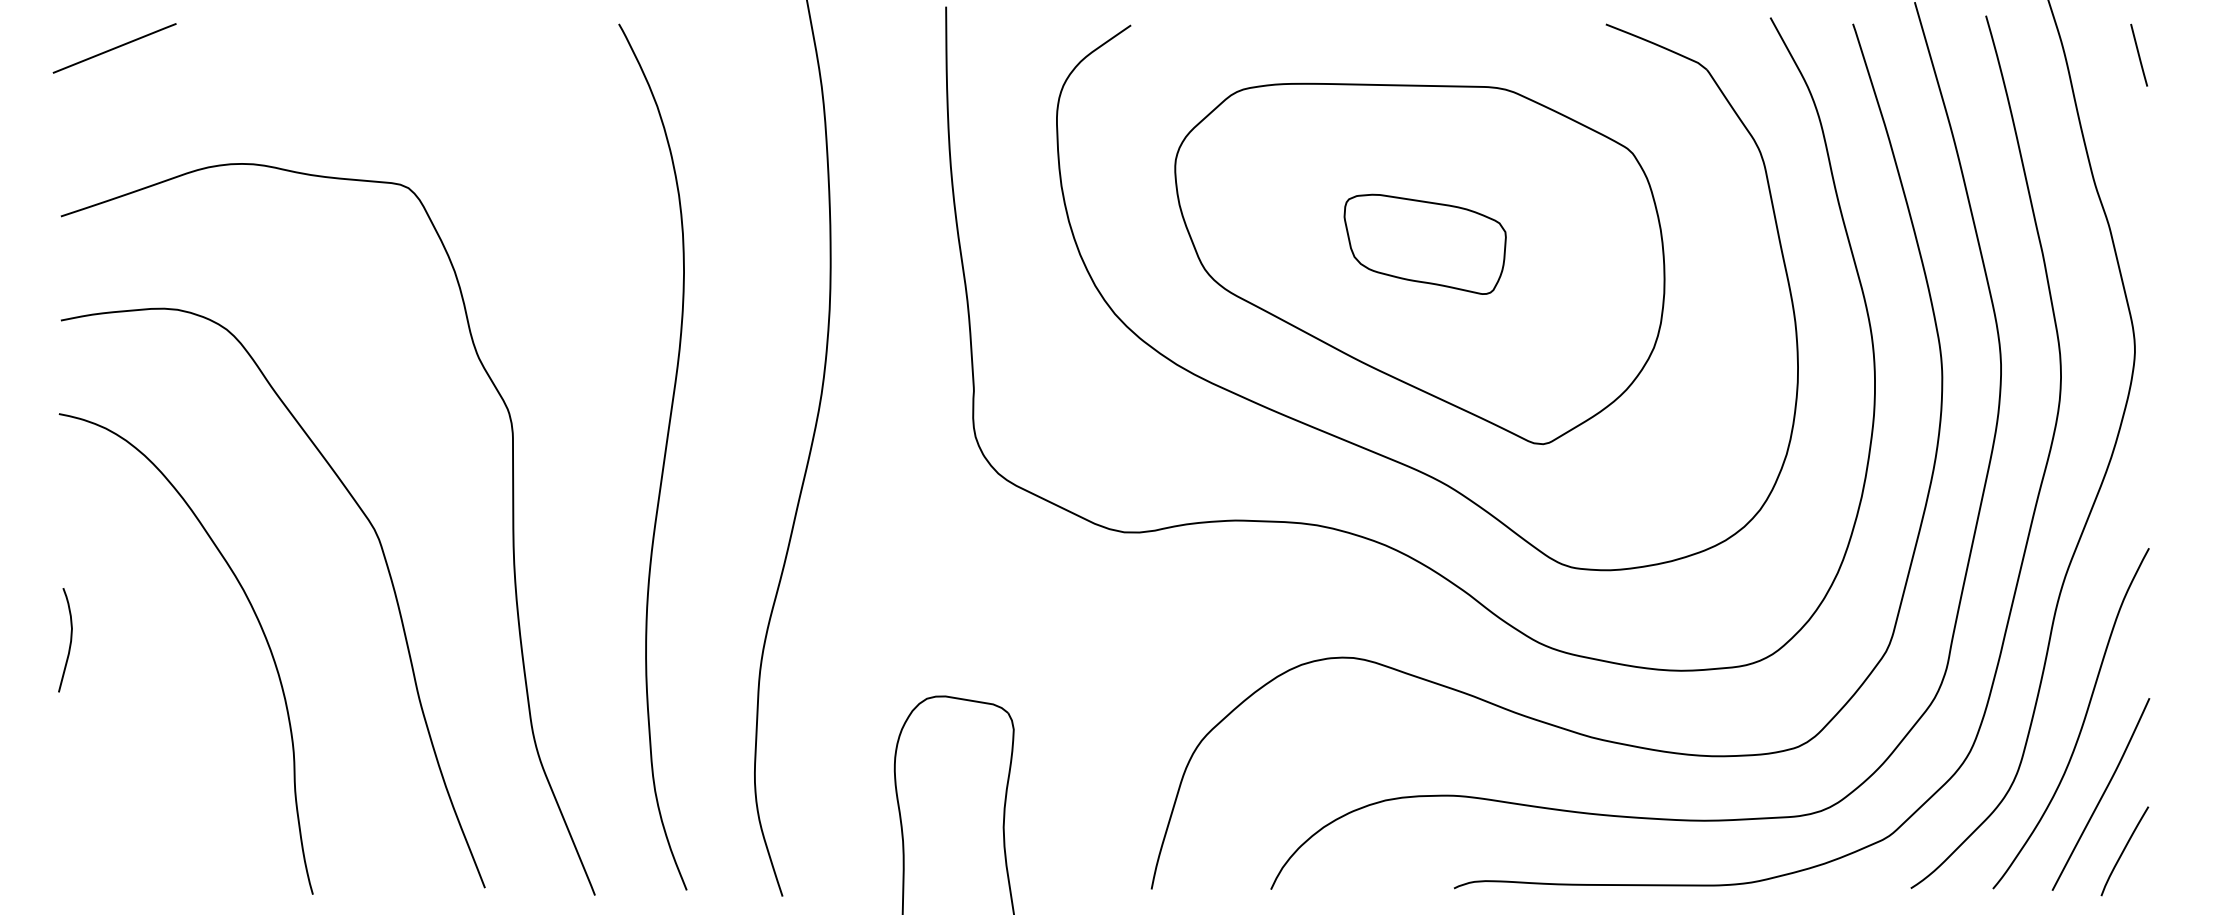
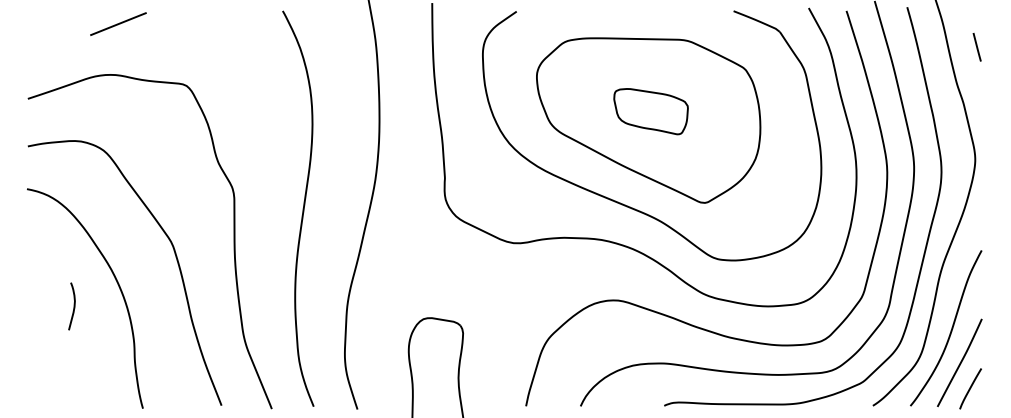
line: (114, 47) -> (118, 23), moved
line: (2137, 55) -> (976, 47), moved
curve: (68, 640) -> (73, 306), moved

